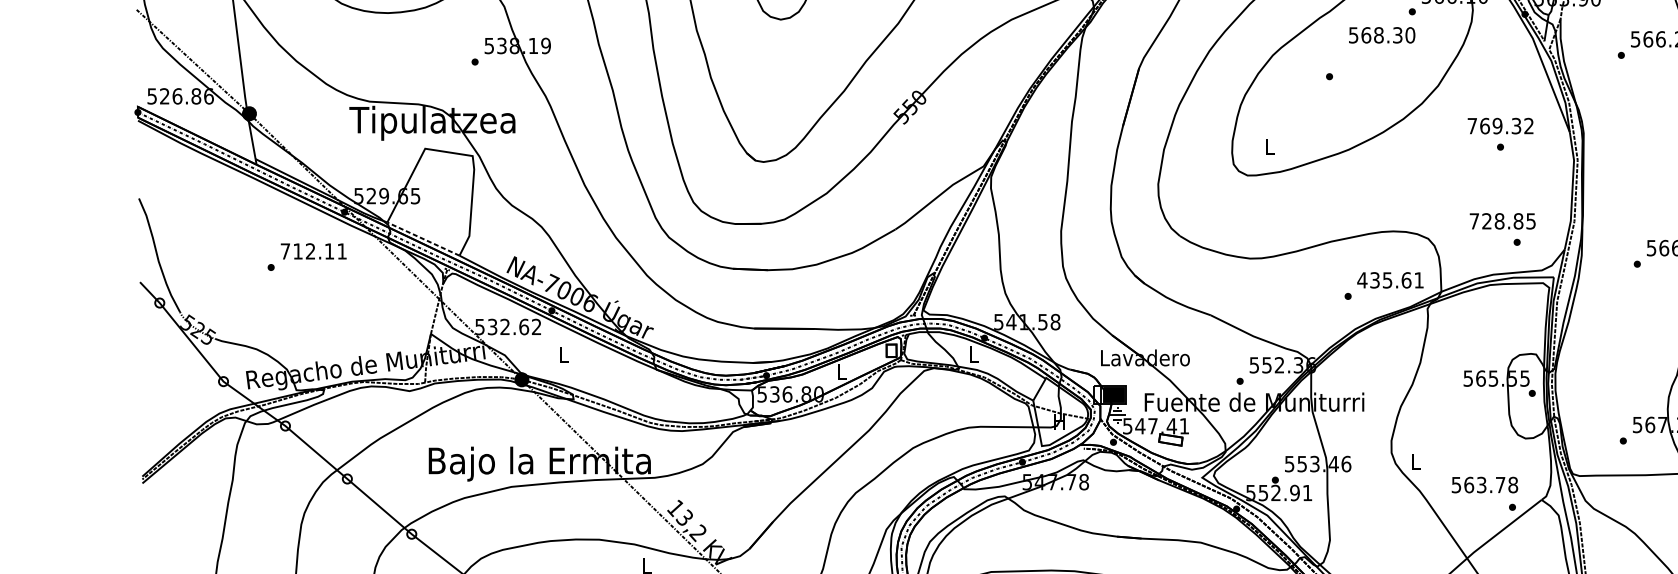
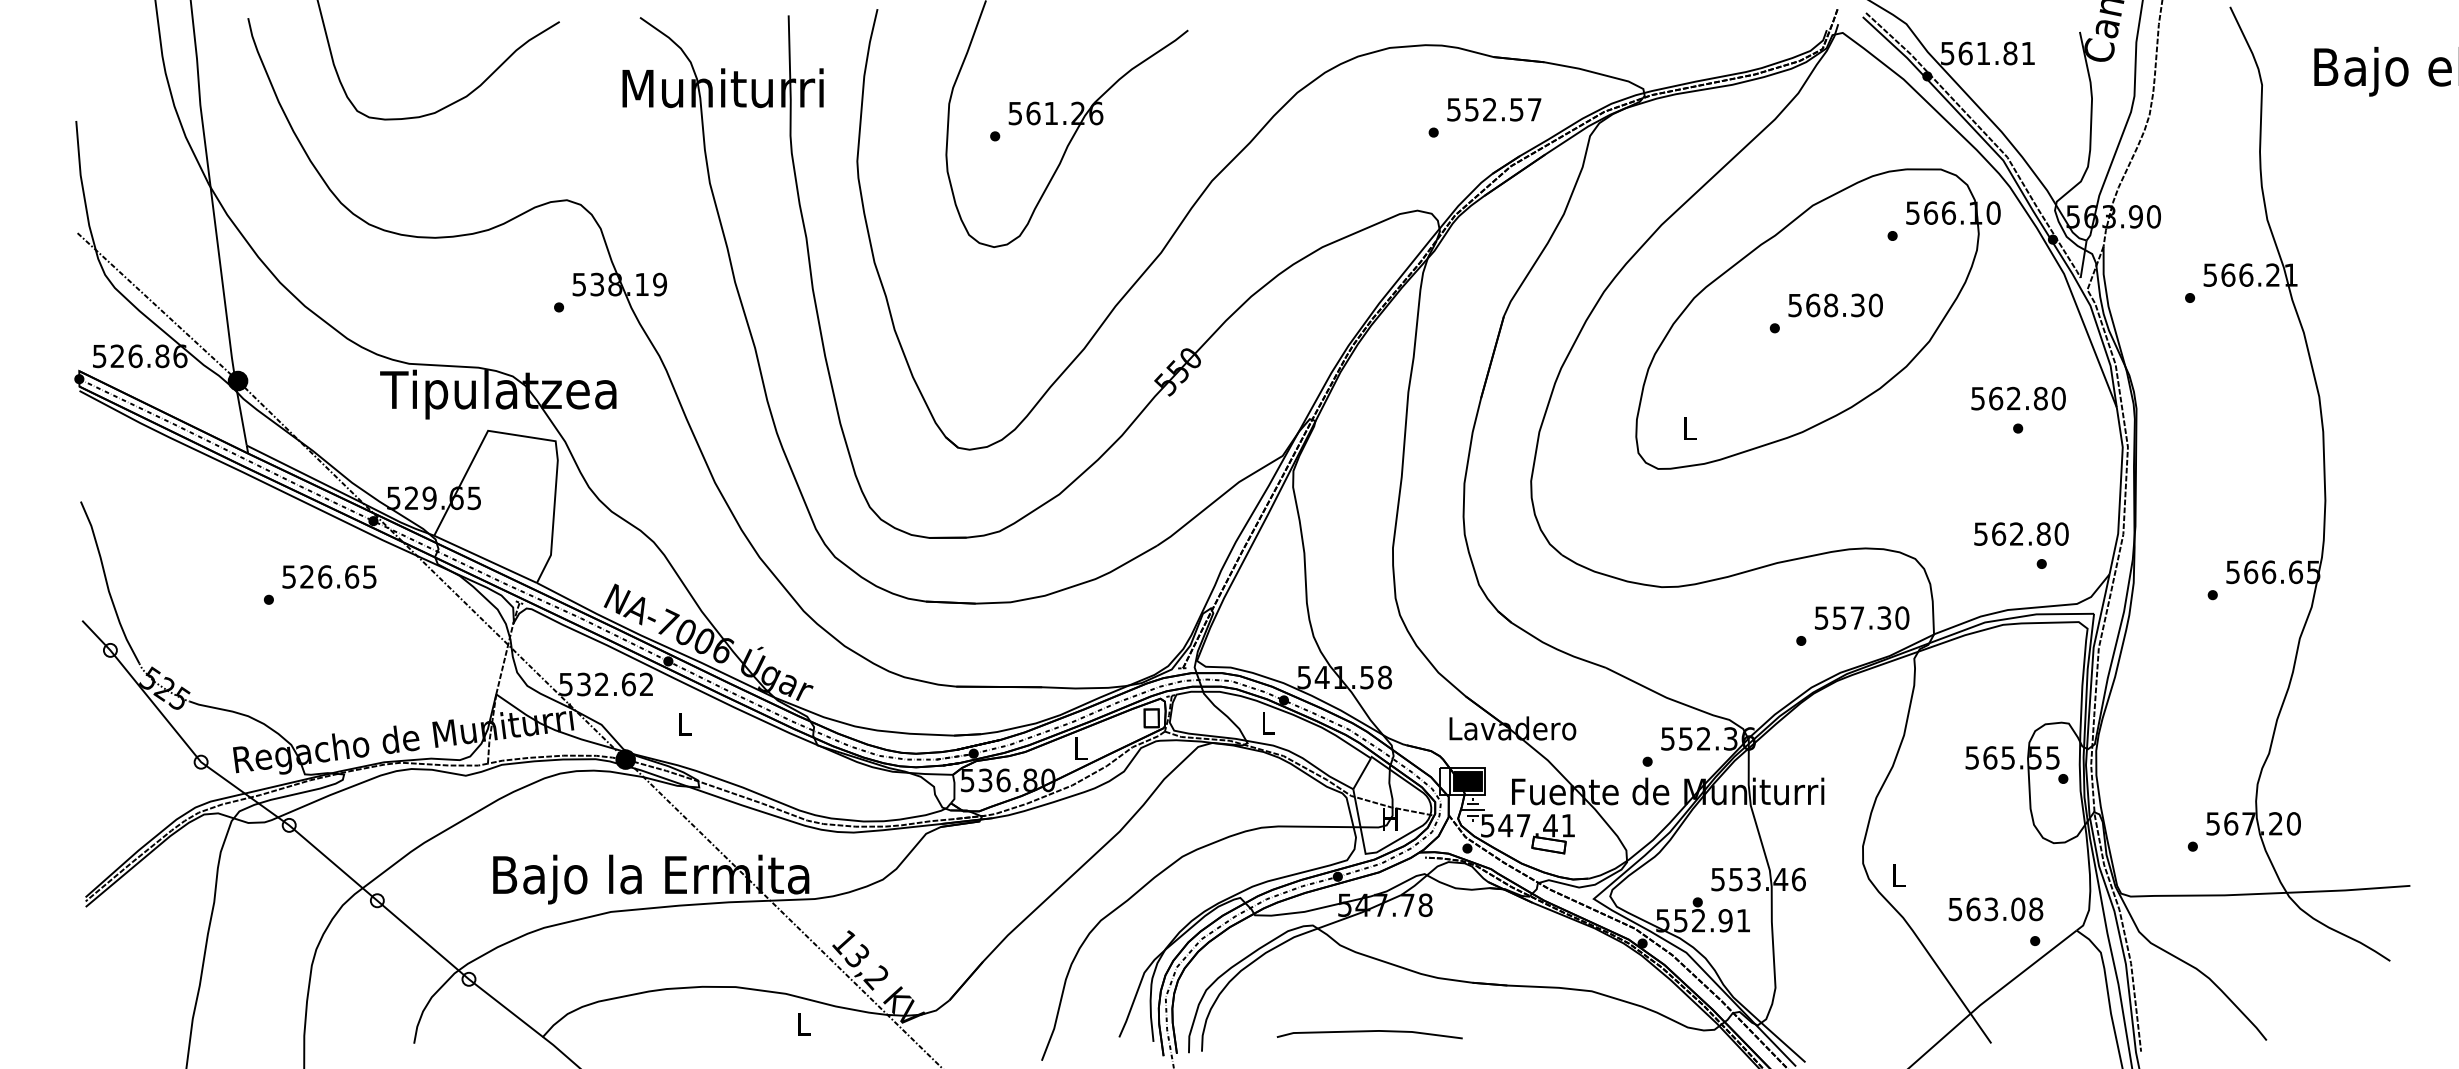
text: (1382, 35) -> (1835, 305), moved
text: (1500, 126) -> (2018, 398), 769.32 -> 562.80
text: (1502, 220) -> (2021, 533), 728.85 -> 562.80
line: (423, 239) -> (485, 559), dashed -> solid
text: (313, 251) -> (329, 576), 712.11 -> 526.65
text: (1390, 279) -> (1861, 617), 435.61 -> 557.30
text: (1500, 485) -> (2018, 909), 563.78 -> 563.08

